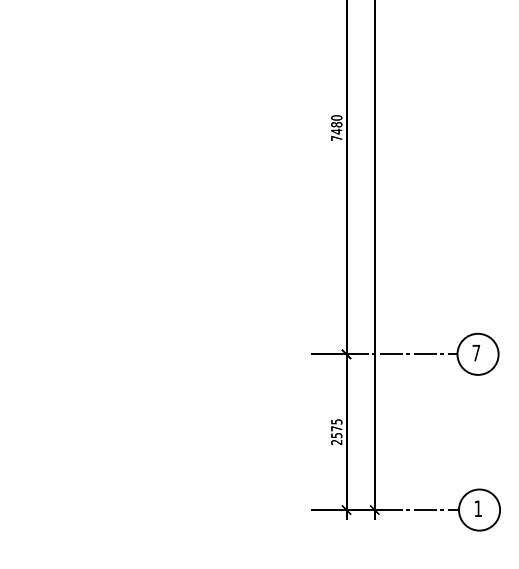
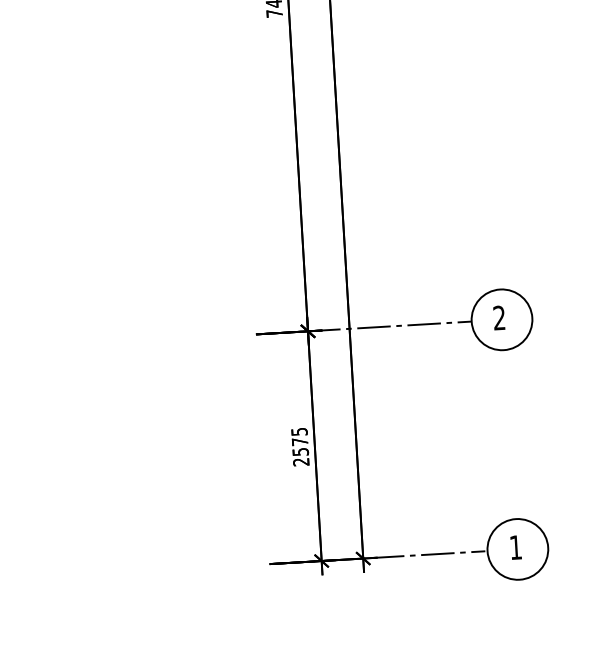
text: (476, 352) -> (499, 317), 7 -> 2

